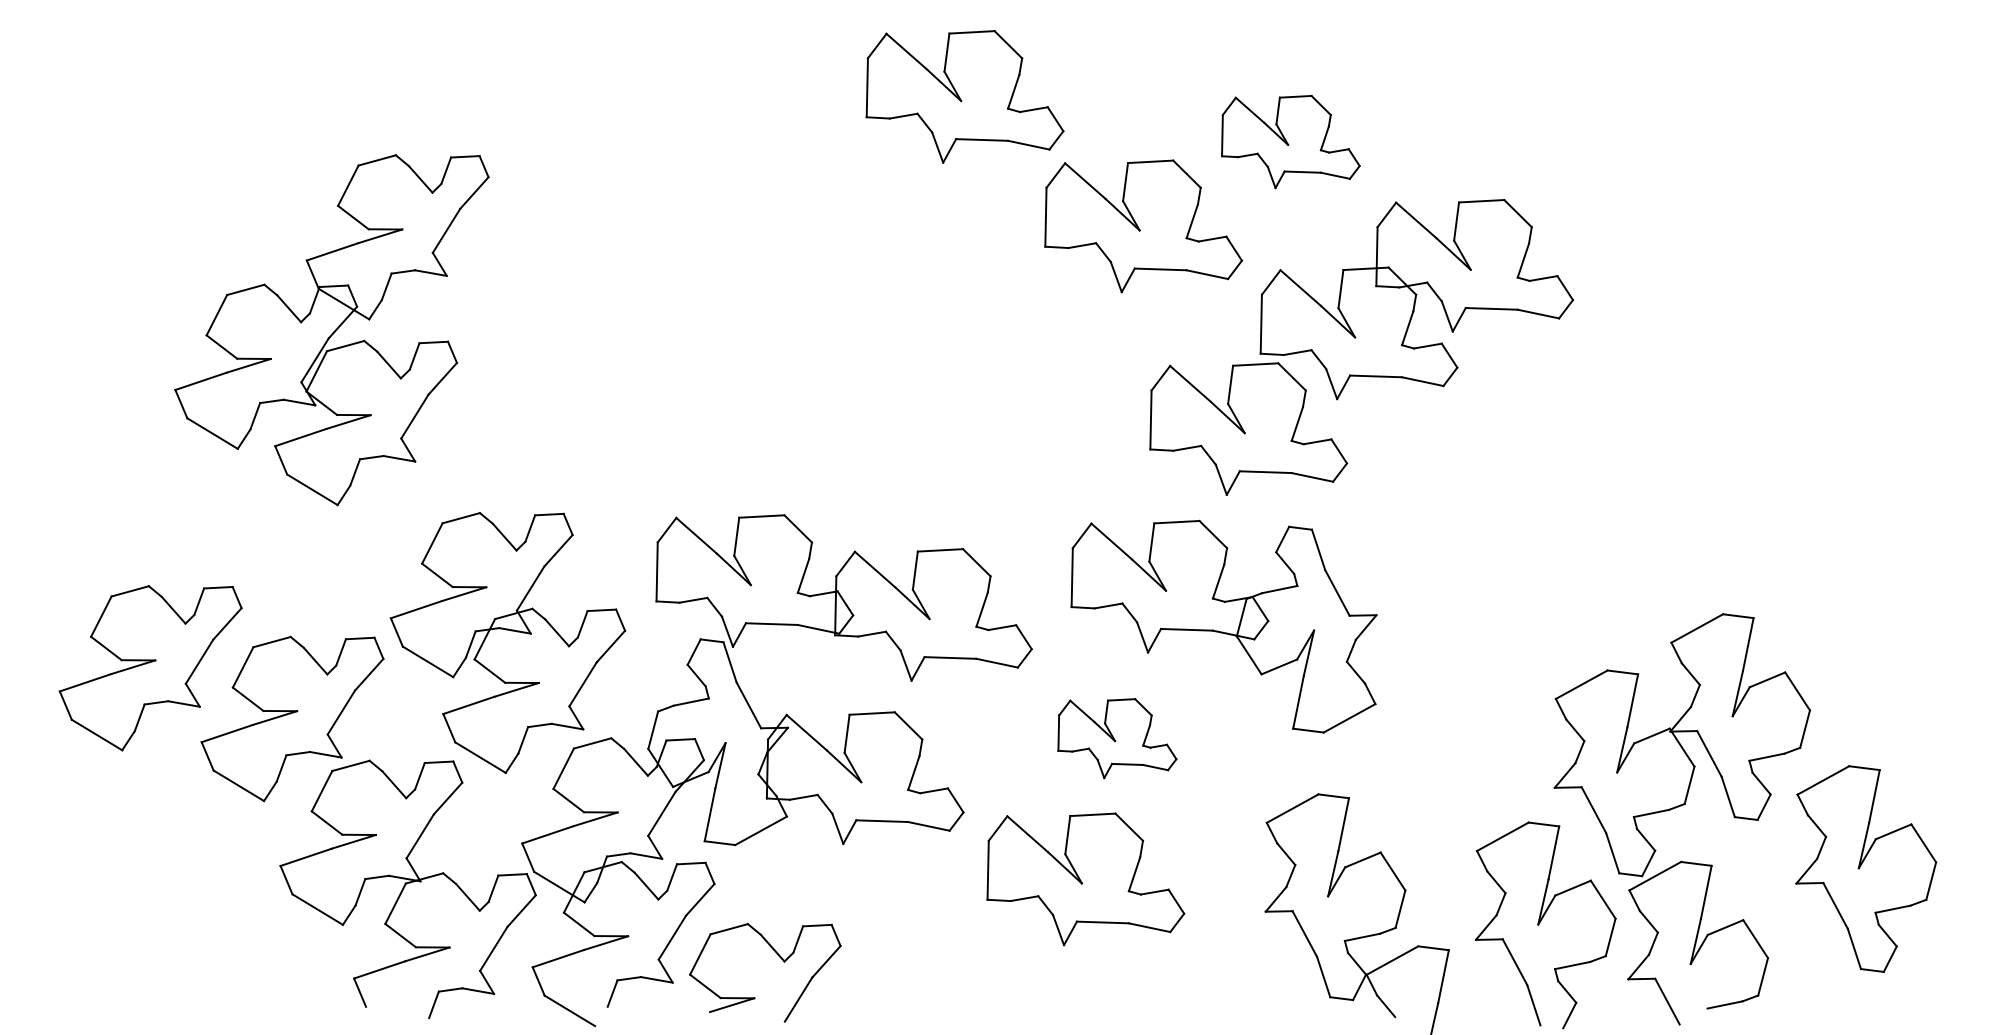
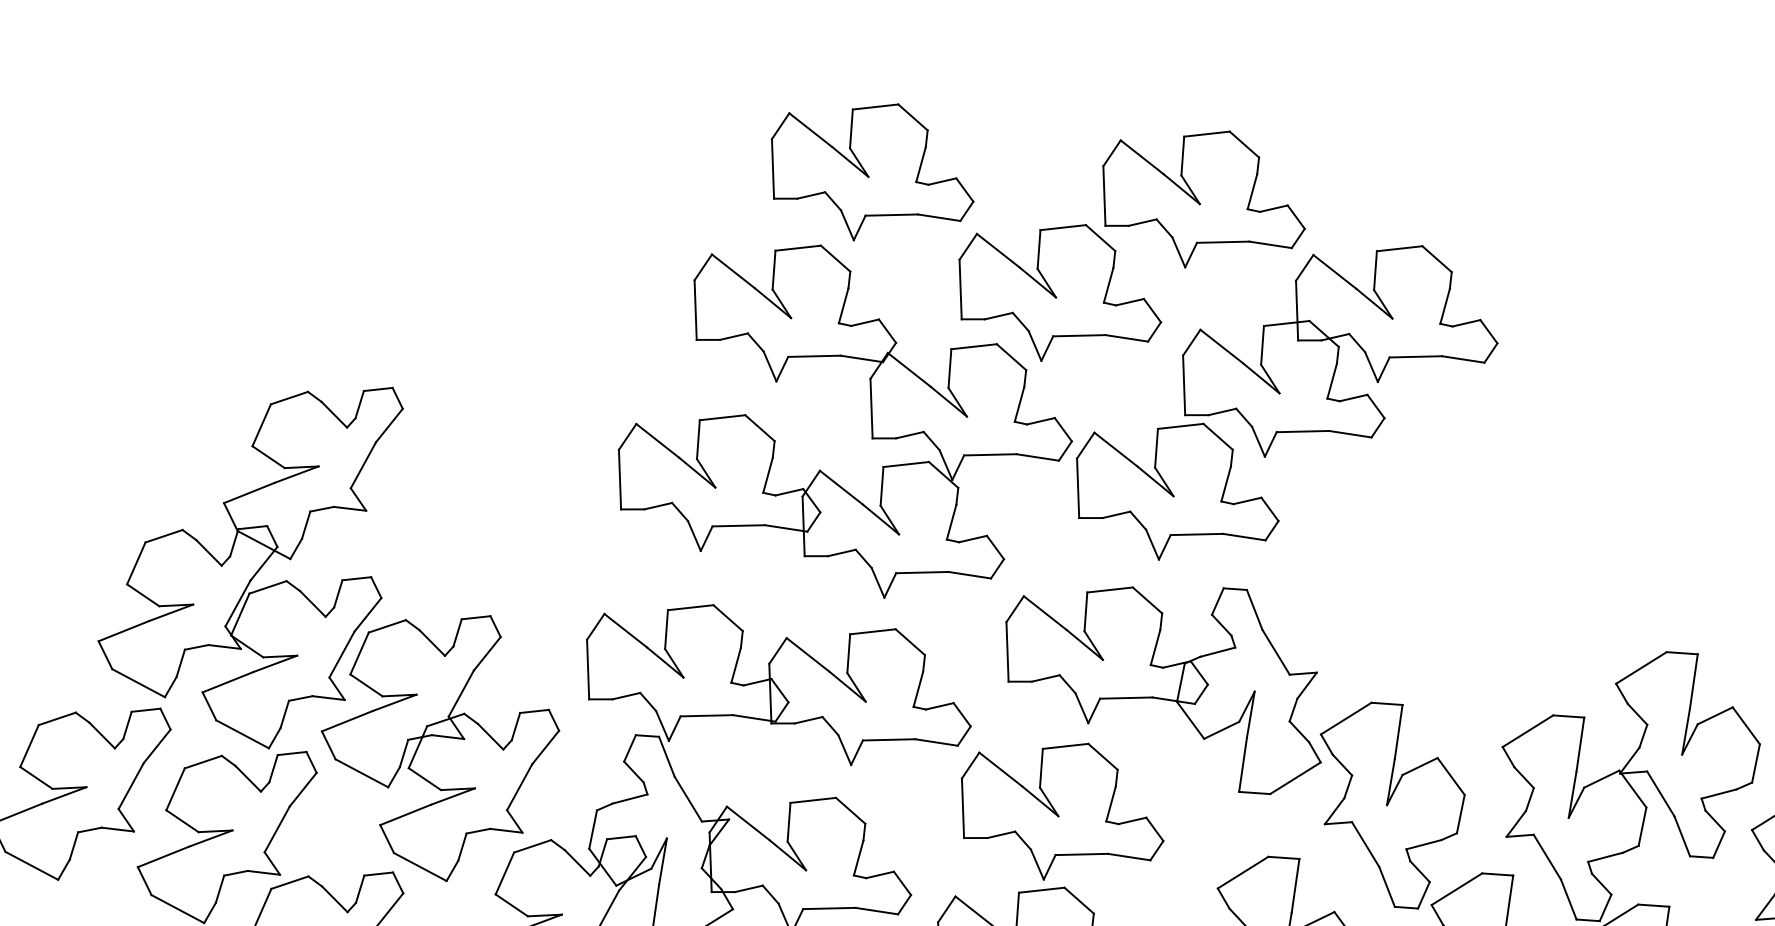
part: (1290, 141) -> (1203, 199), size x1.43
part: (331, 330) -> (252, 572), moved
part: (950, 341) -> (871, 420), added
part: (1117, 738) -> (1062, 811), size x1.67
part: (1445, 750) -> (1394, 805), added

